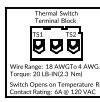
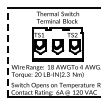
line: (5, 51) -> (7, 52), solid -> dashed

